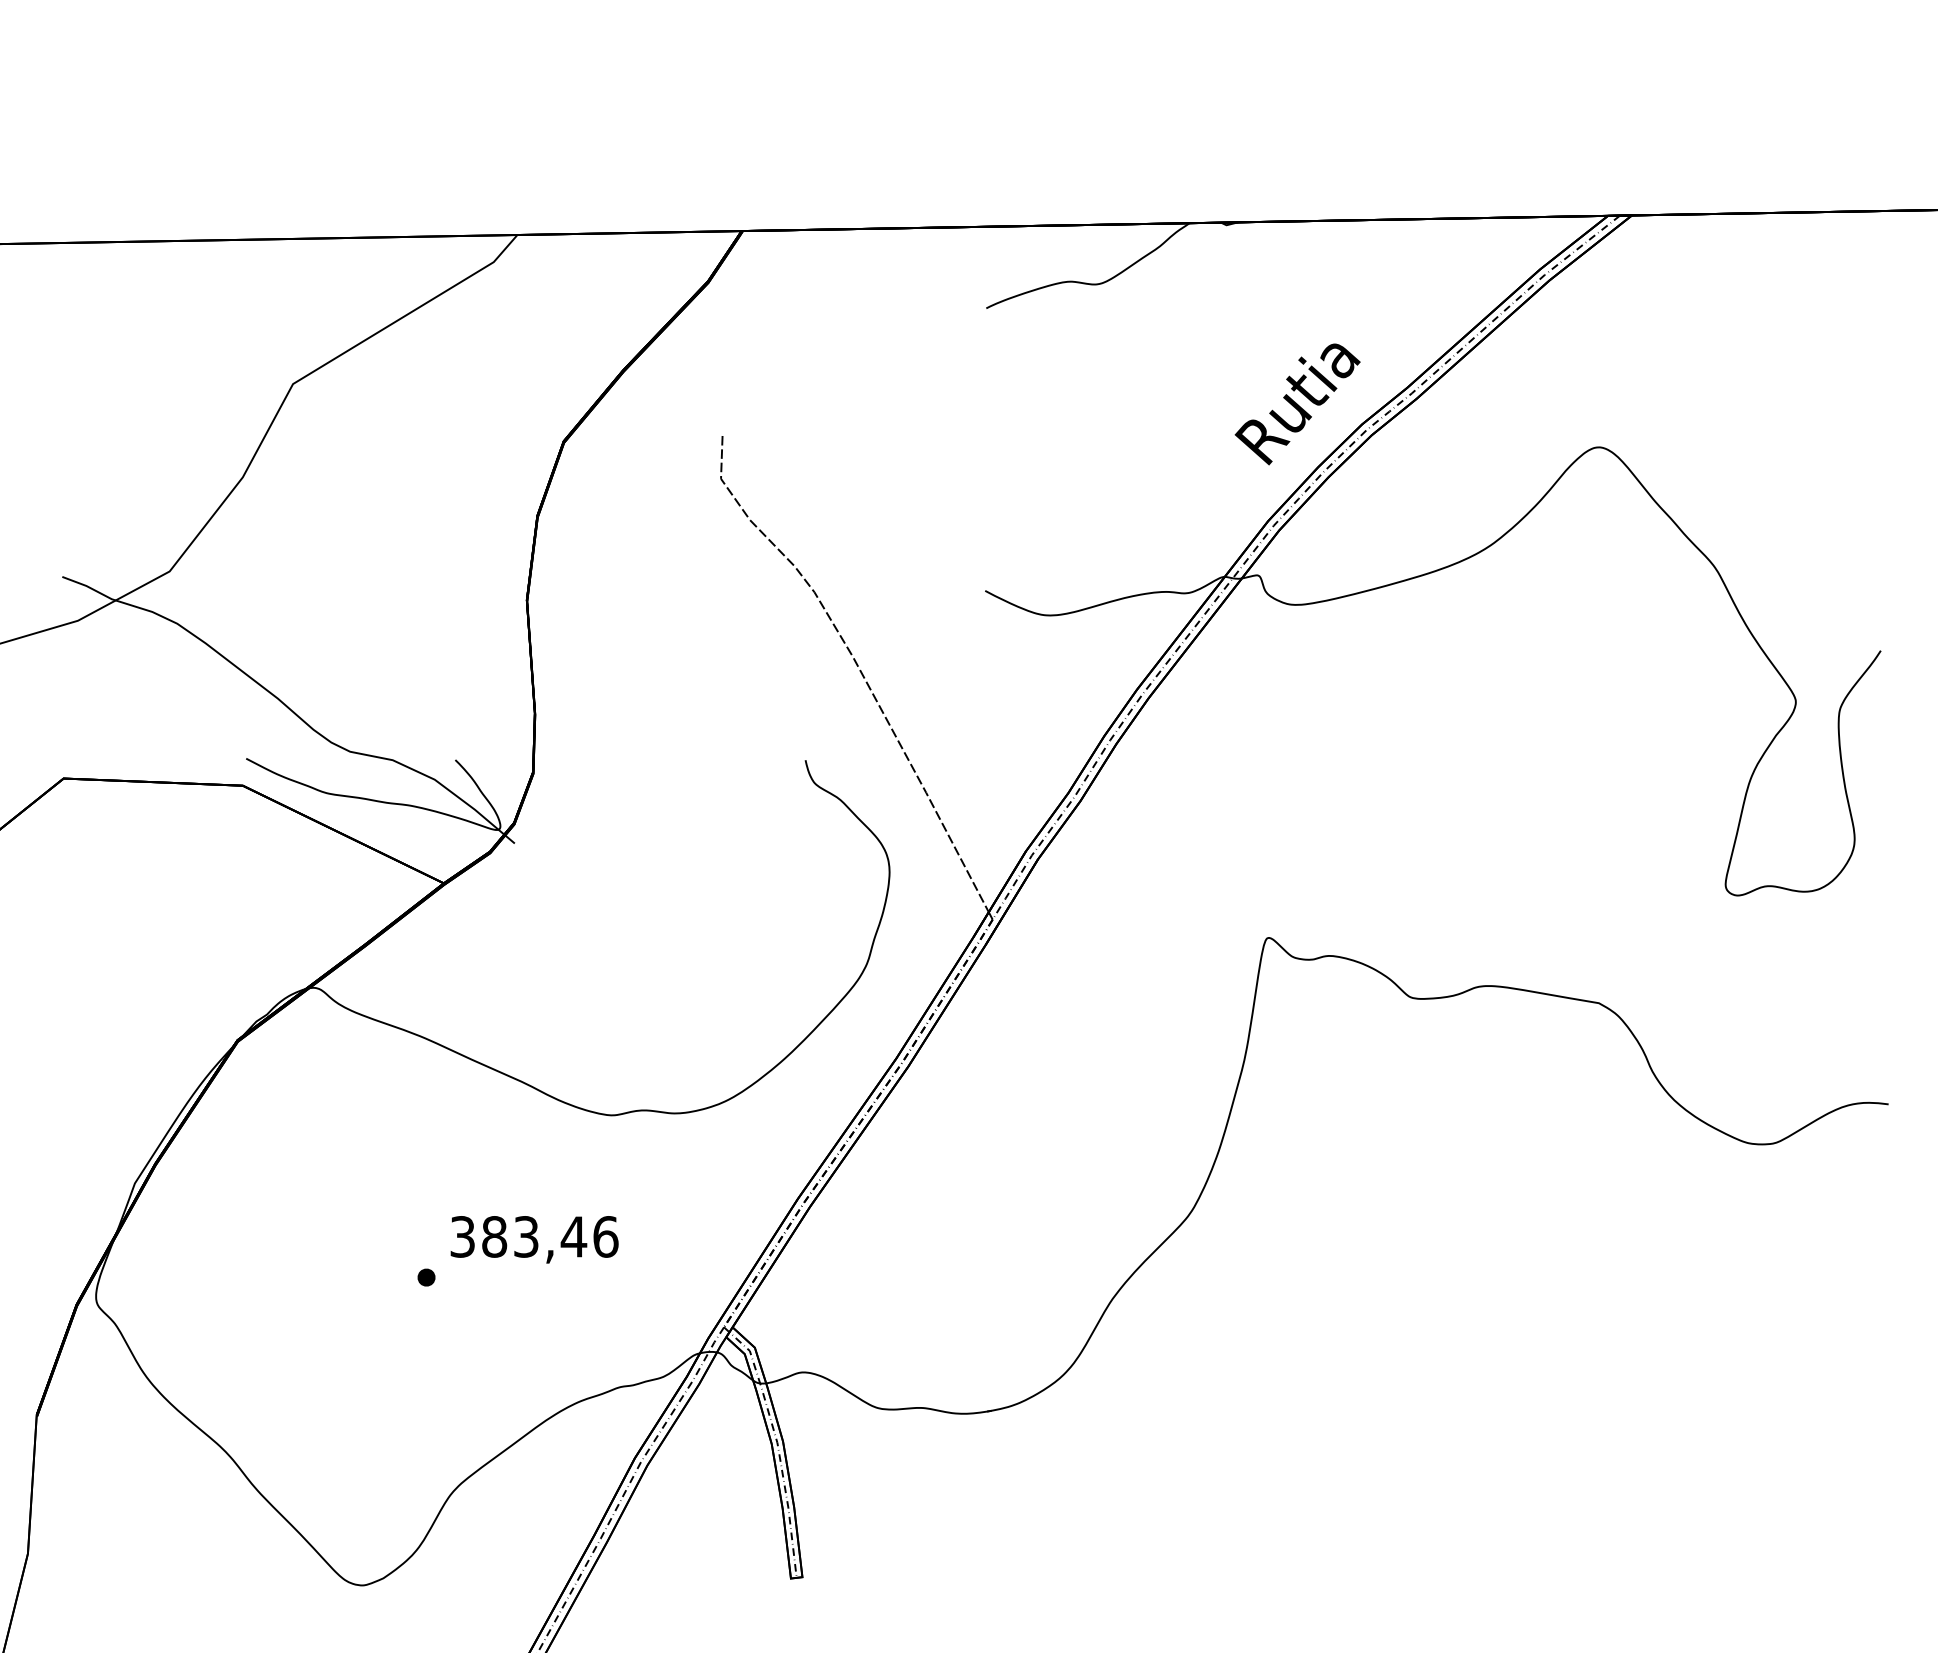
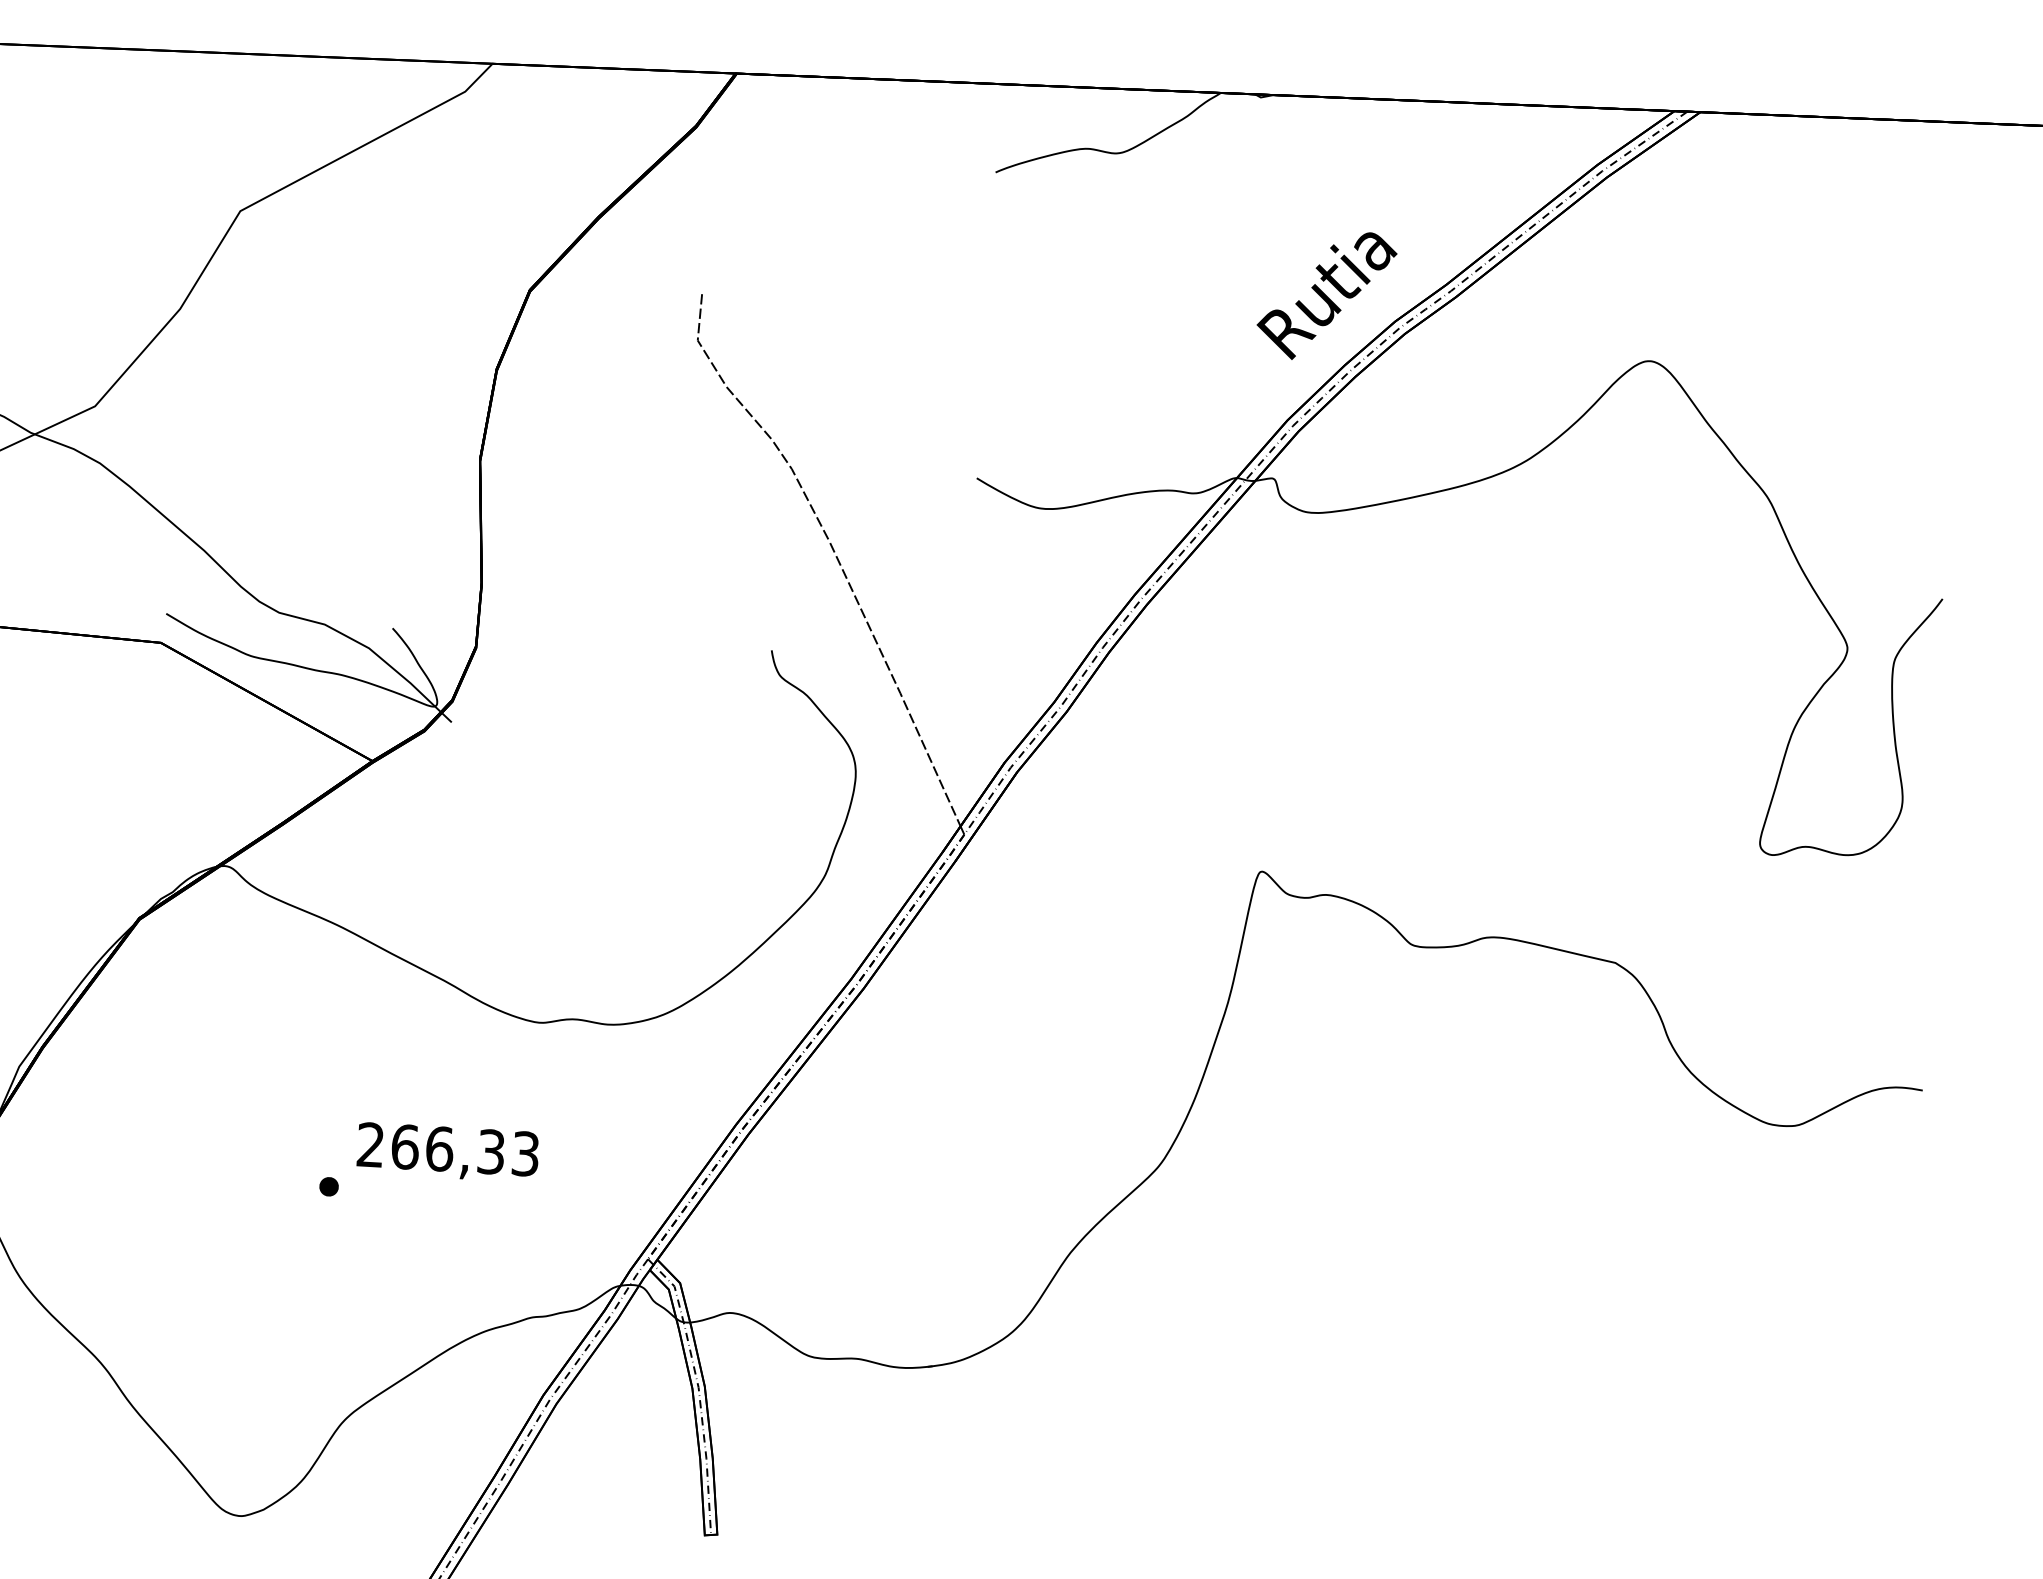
text: (534, 1236) -> (448, 1149), 383,46 -> 266,33

